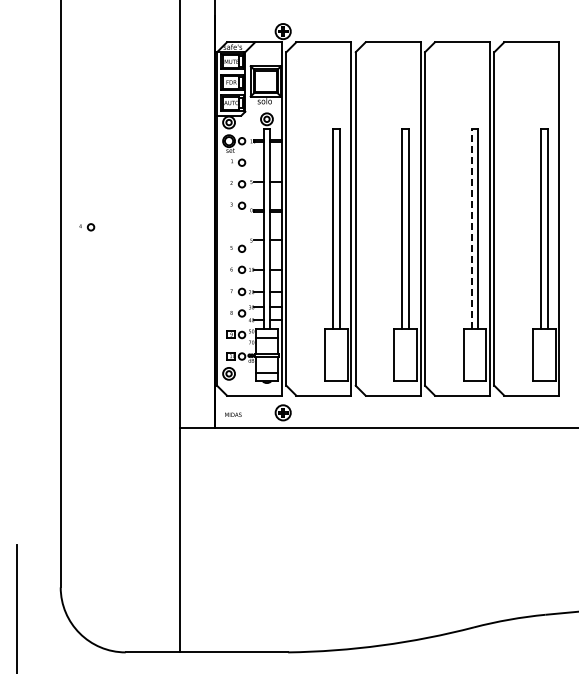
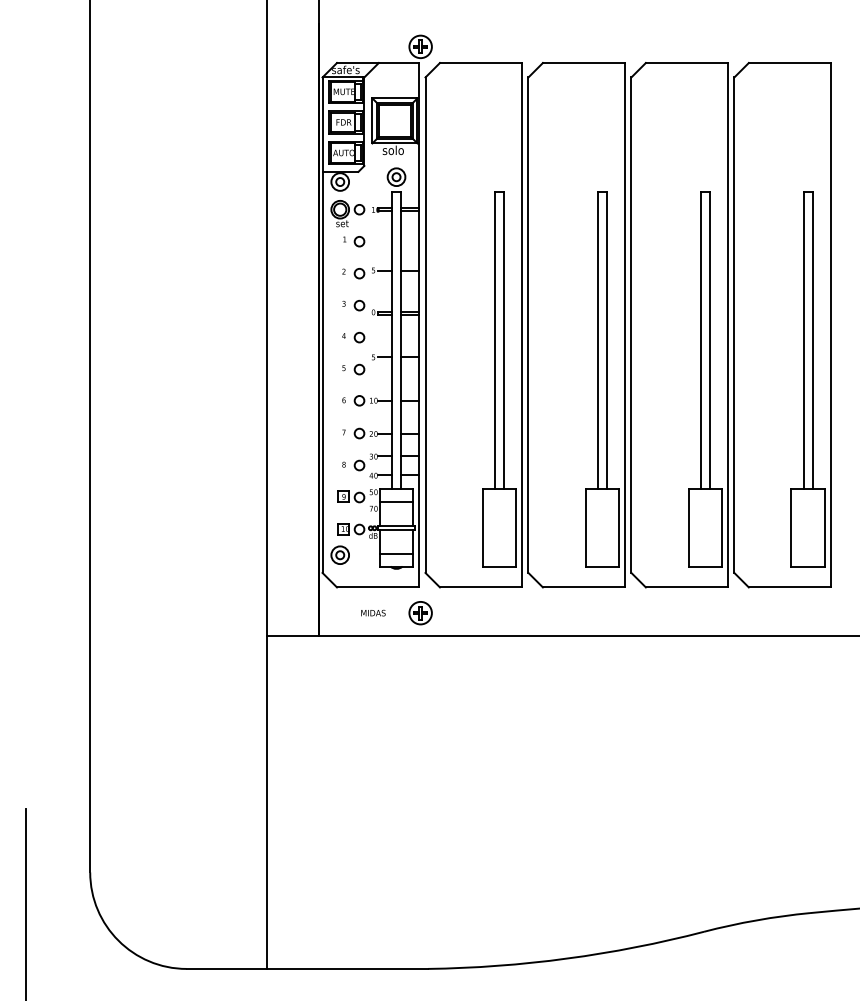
part: (87, 227) -> (354, 337), moved
line: (471, 228) -> (700, 339), dashed -> solid
text: (233, 414) -> (373, 612), moved

